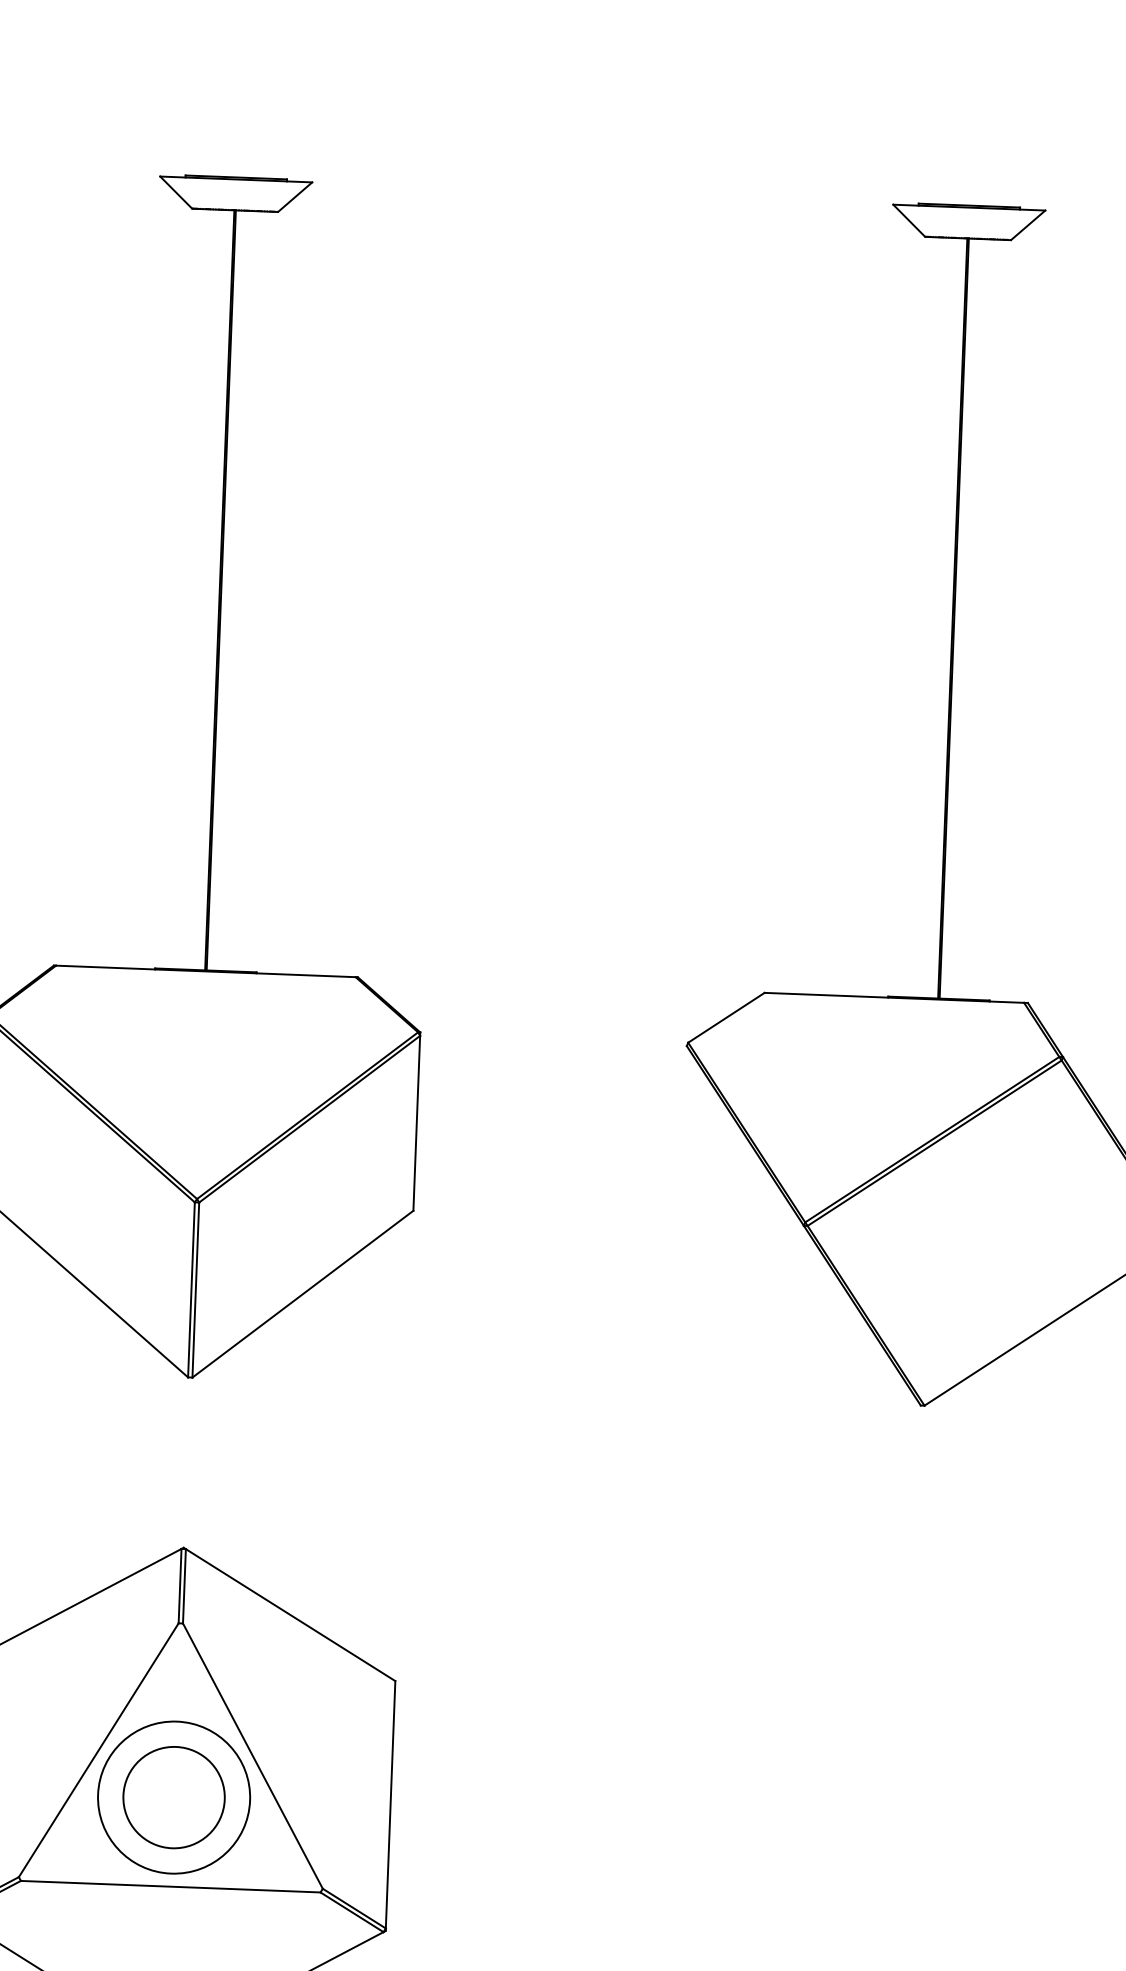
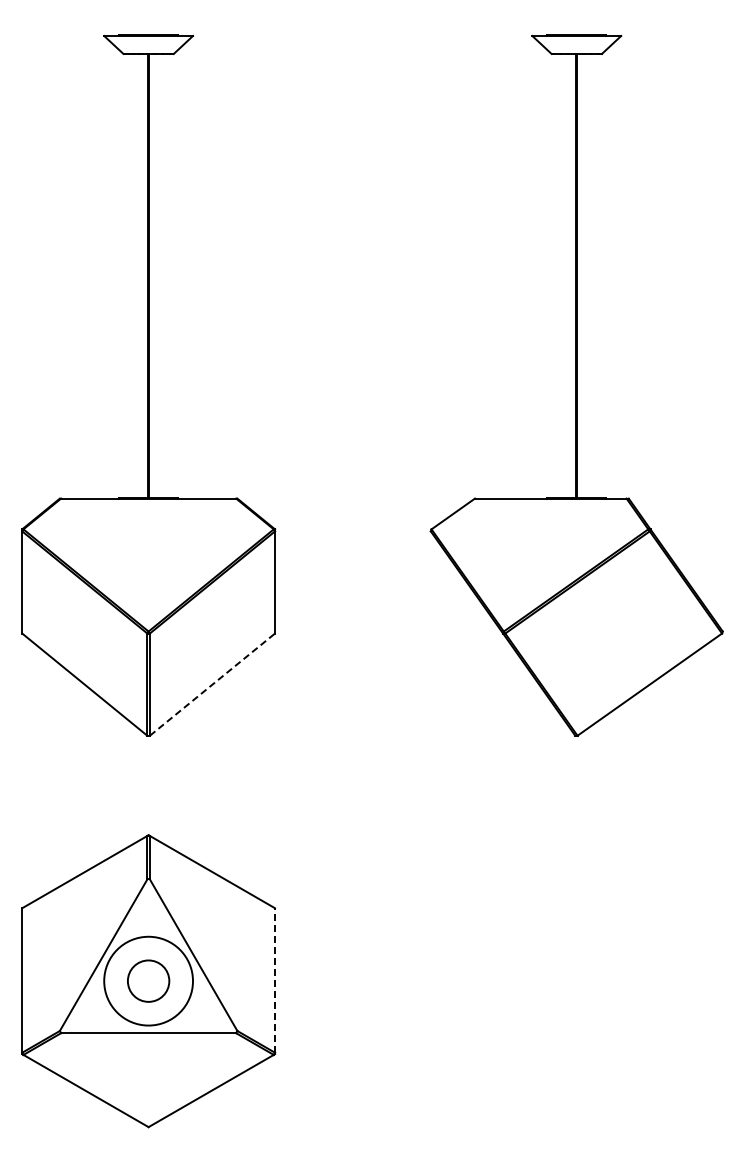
line: (302, 1293) -> (212, 684), solid -> dashed
circle: (173, 1796) -> (148, 980), size x0.7
line: (391, 1803) -> (275, 979), solid -> dashed

